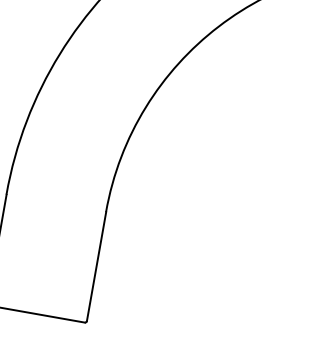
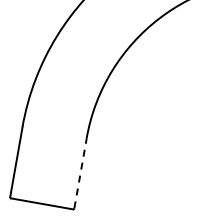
line: (96, 266) -> (80, 173), solid -> dashed

